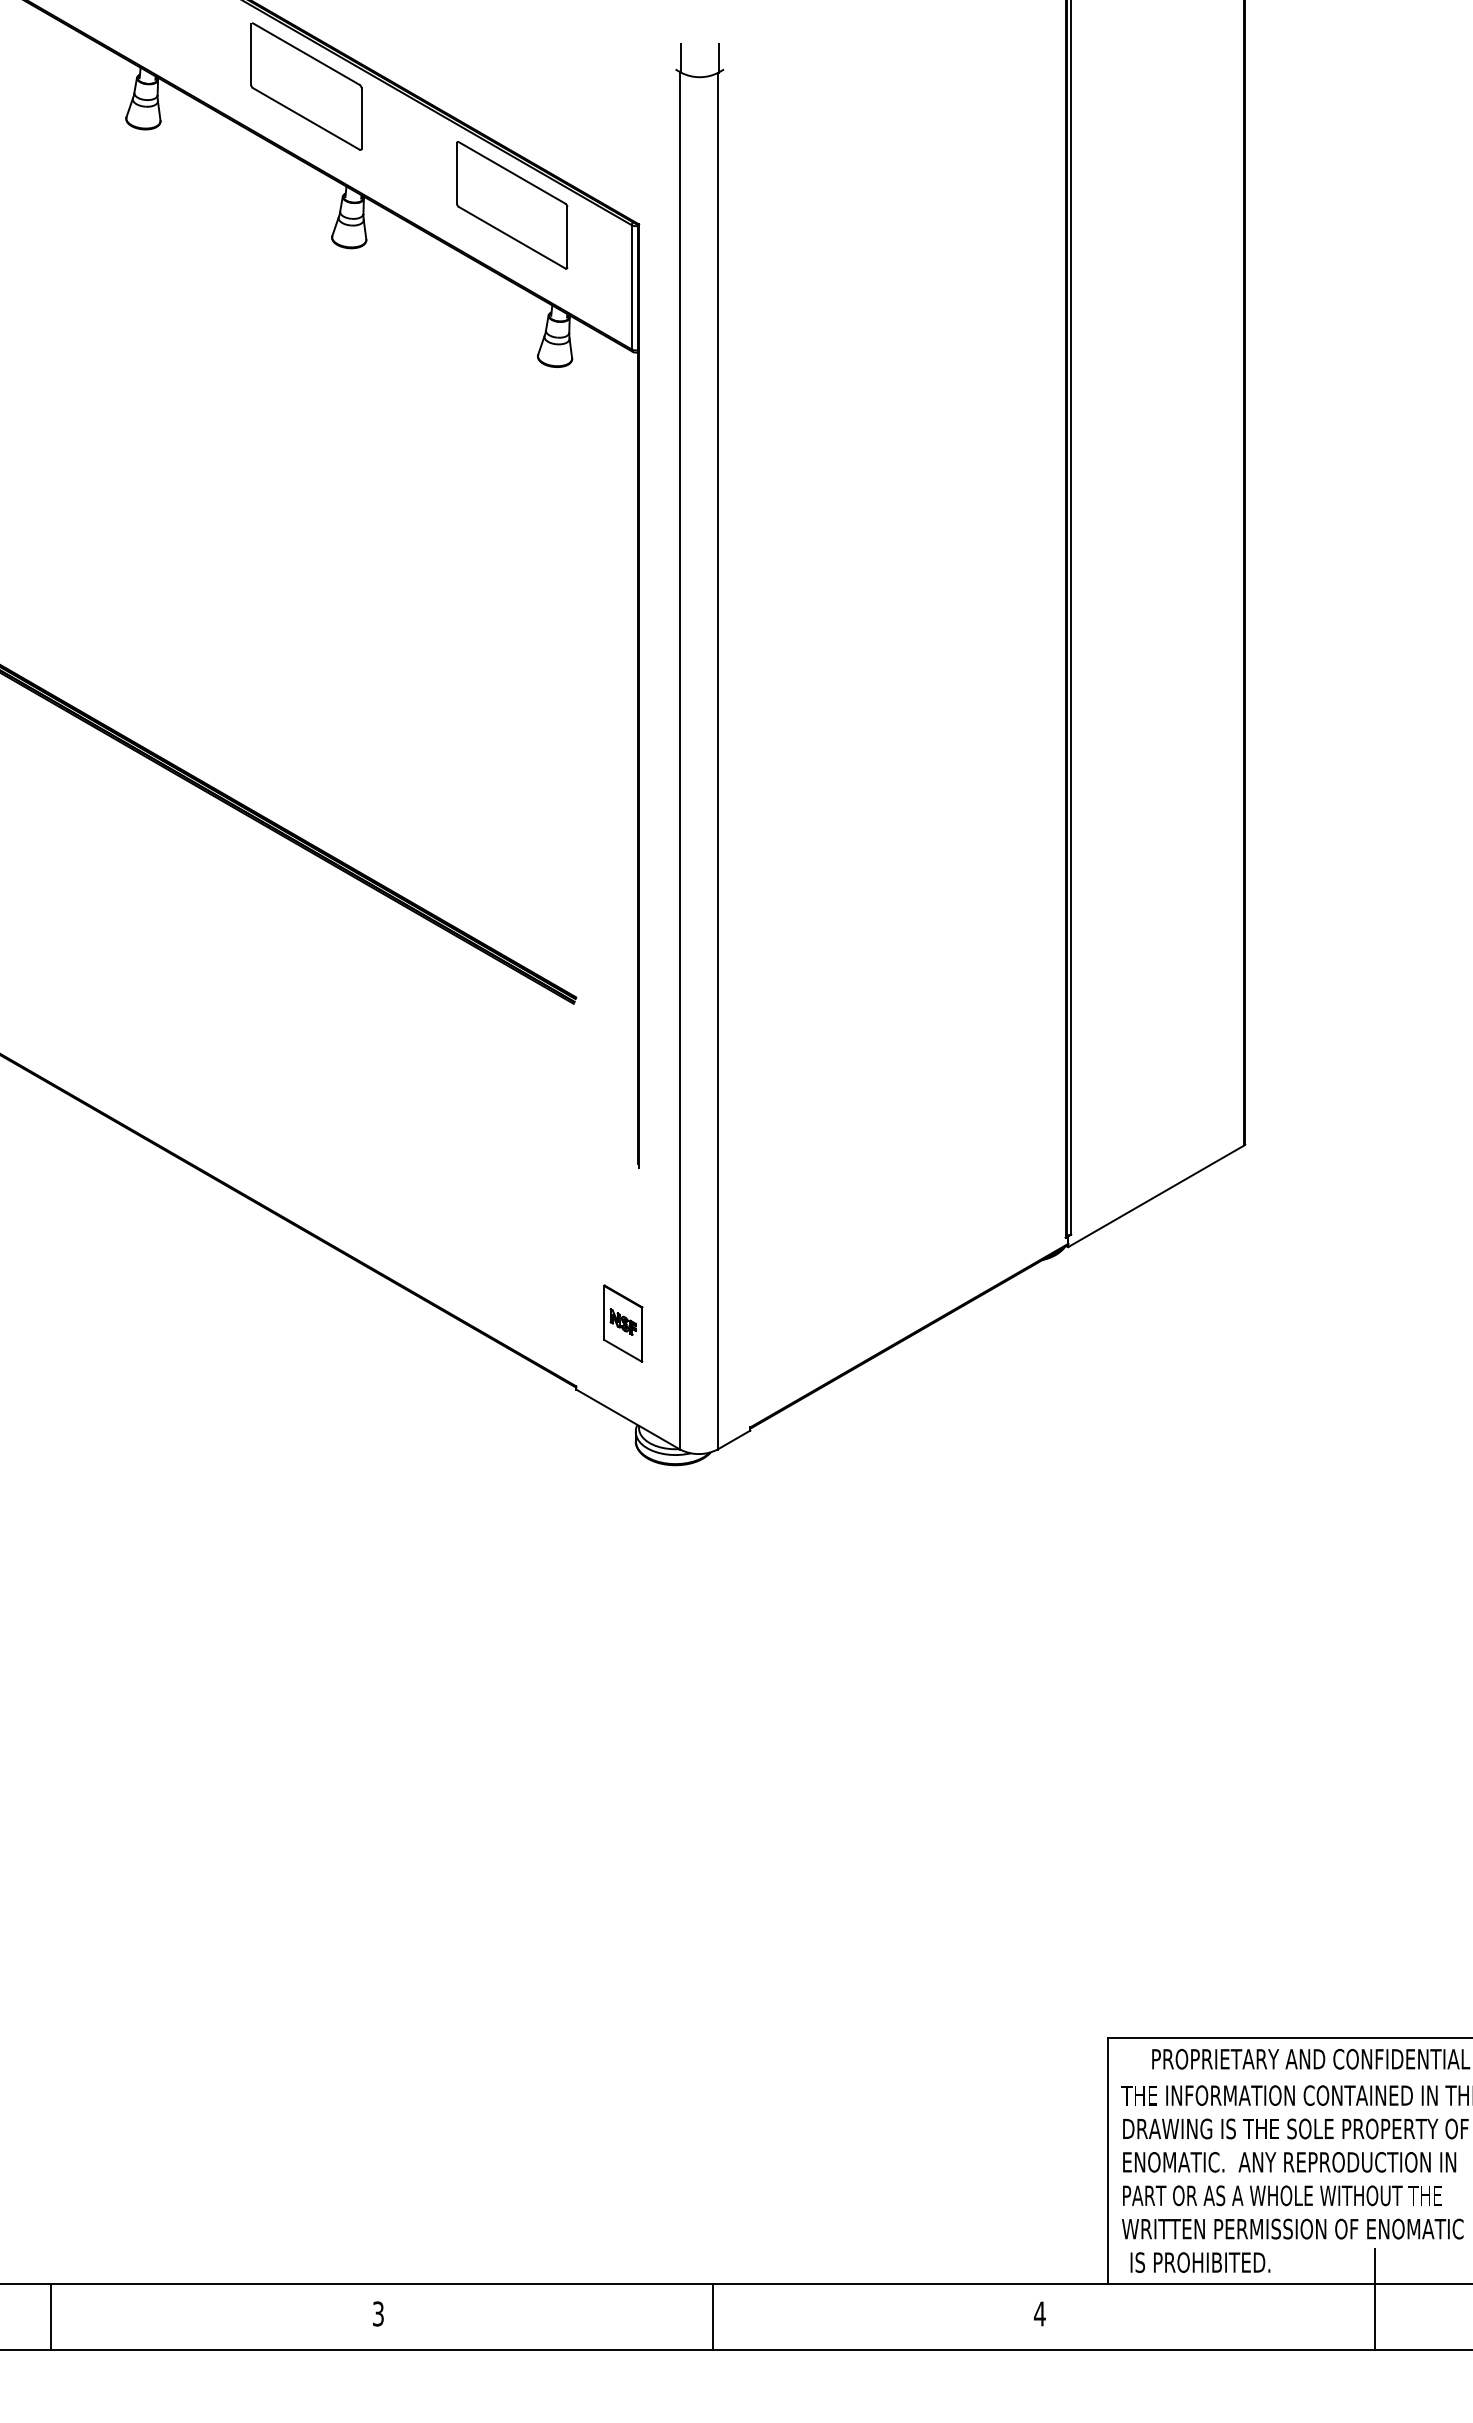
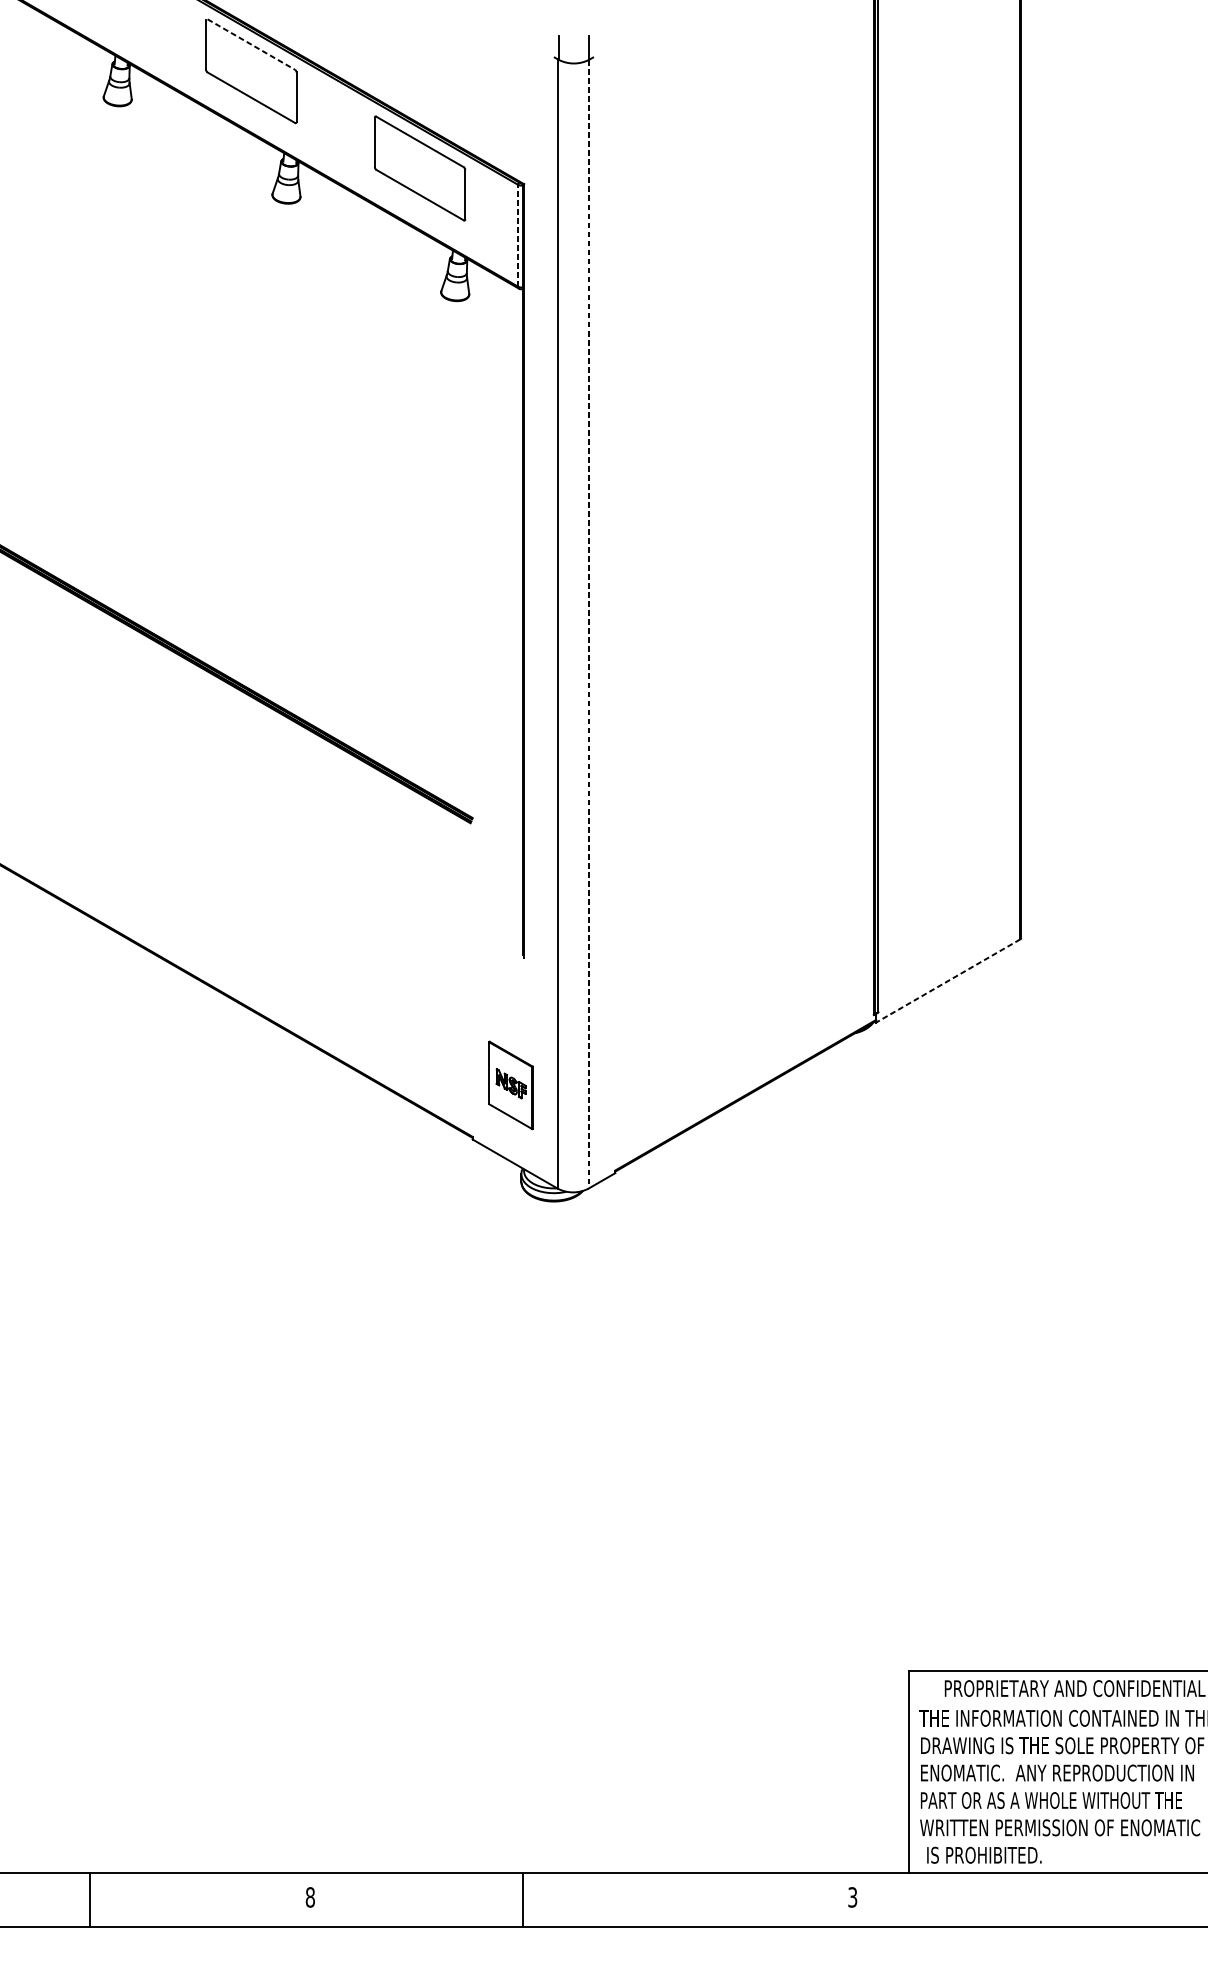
line: (306, 54) -> (251, 44), solid -> dashed
line: (631, 286) -> (517, 235), solid -> dashed
line: (717, 761) -> (588, 624), solid -> dashed
line: (1156, 1196) -> (948, 981), solid -> dashed
part: (623, 1323) -> (511, 1085), size x1.4
line: (1374, 2299) -> (1127, 1885), removed
text: (378, 2313) -> (310, 1897), 3 -> 8
text: (1039, 2313) -> (852, 1897), 4 -> 3
line: (51, 2317) -> (89, 1900), moved
line: (712, 2317) -> (522, 1900), moved

